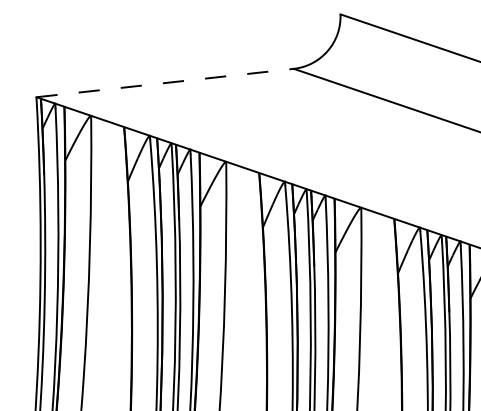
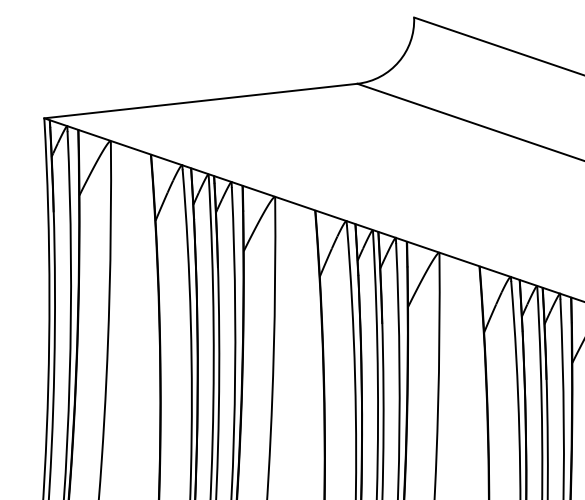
line: (165, 83) -> (201, 101), dashed -> solid

